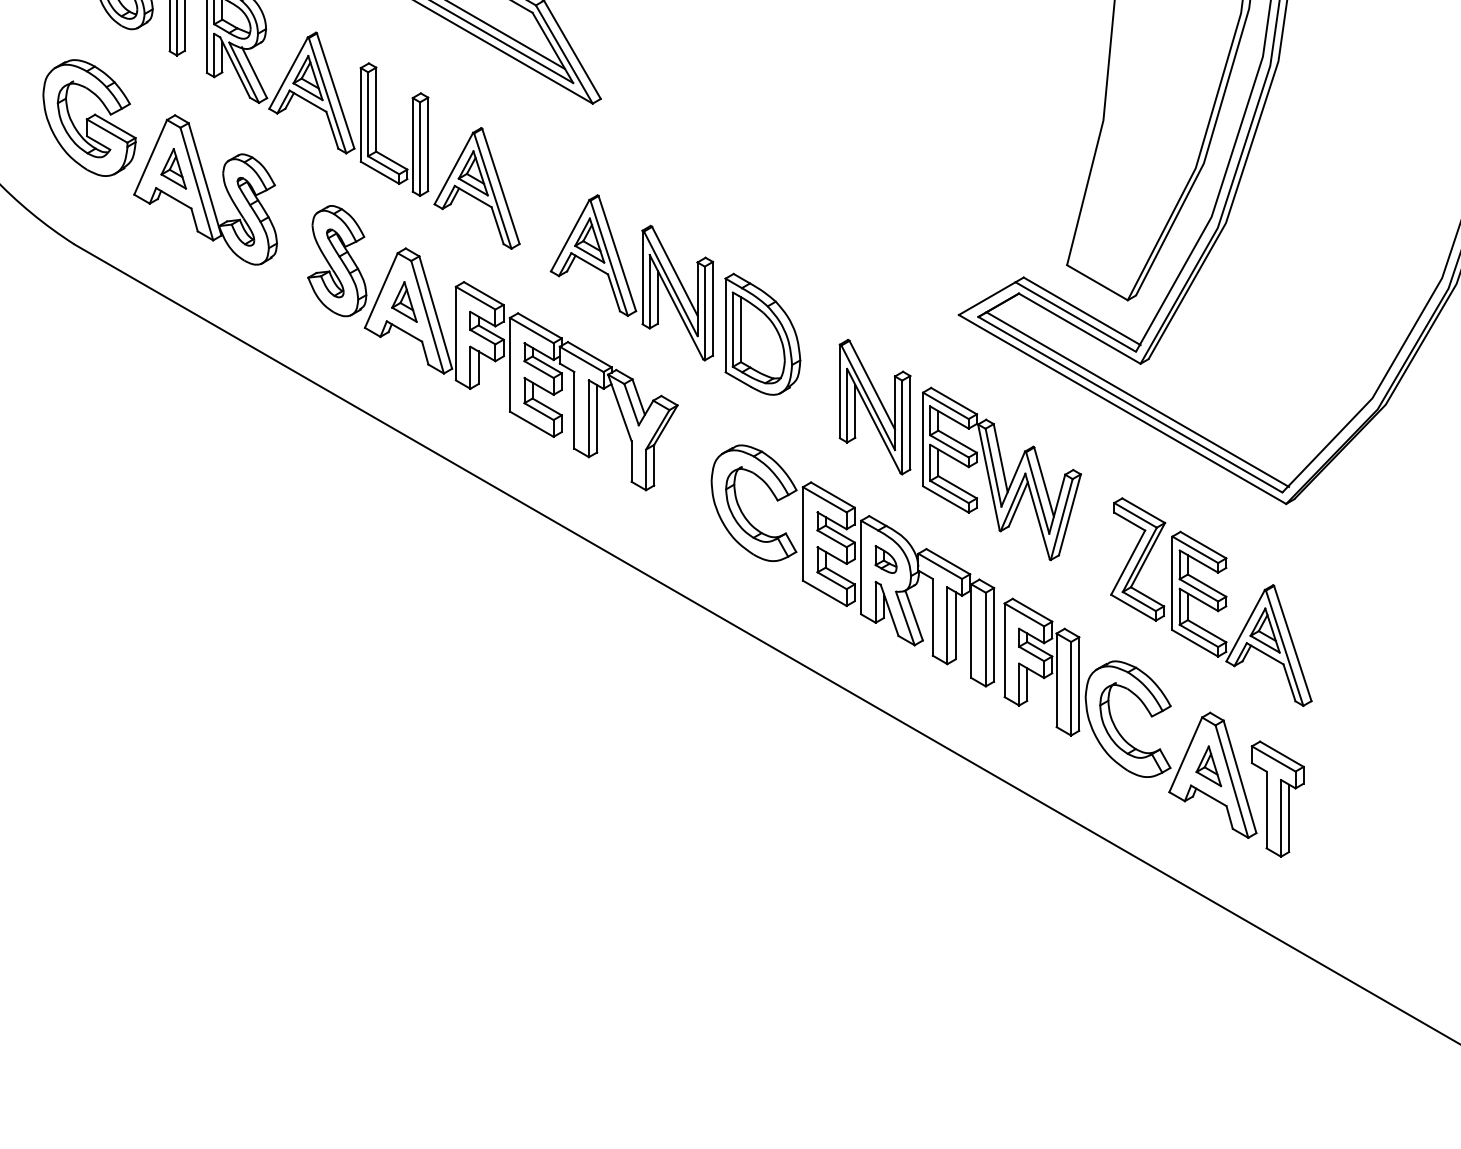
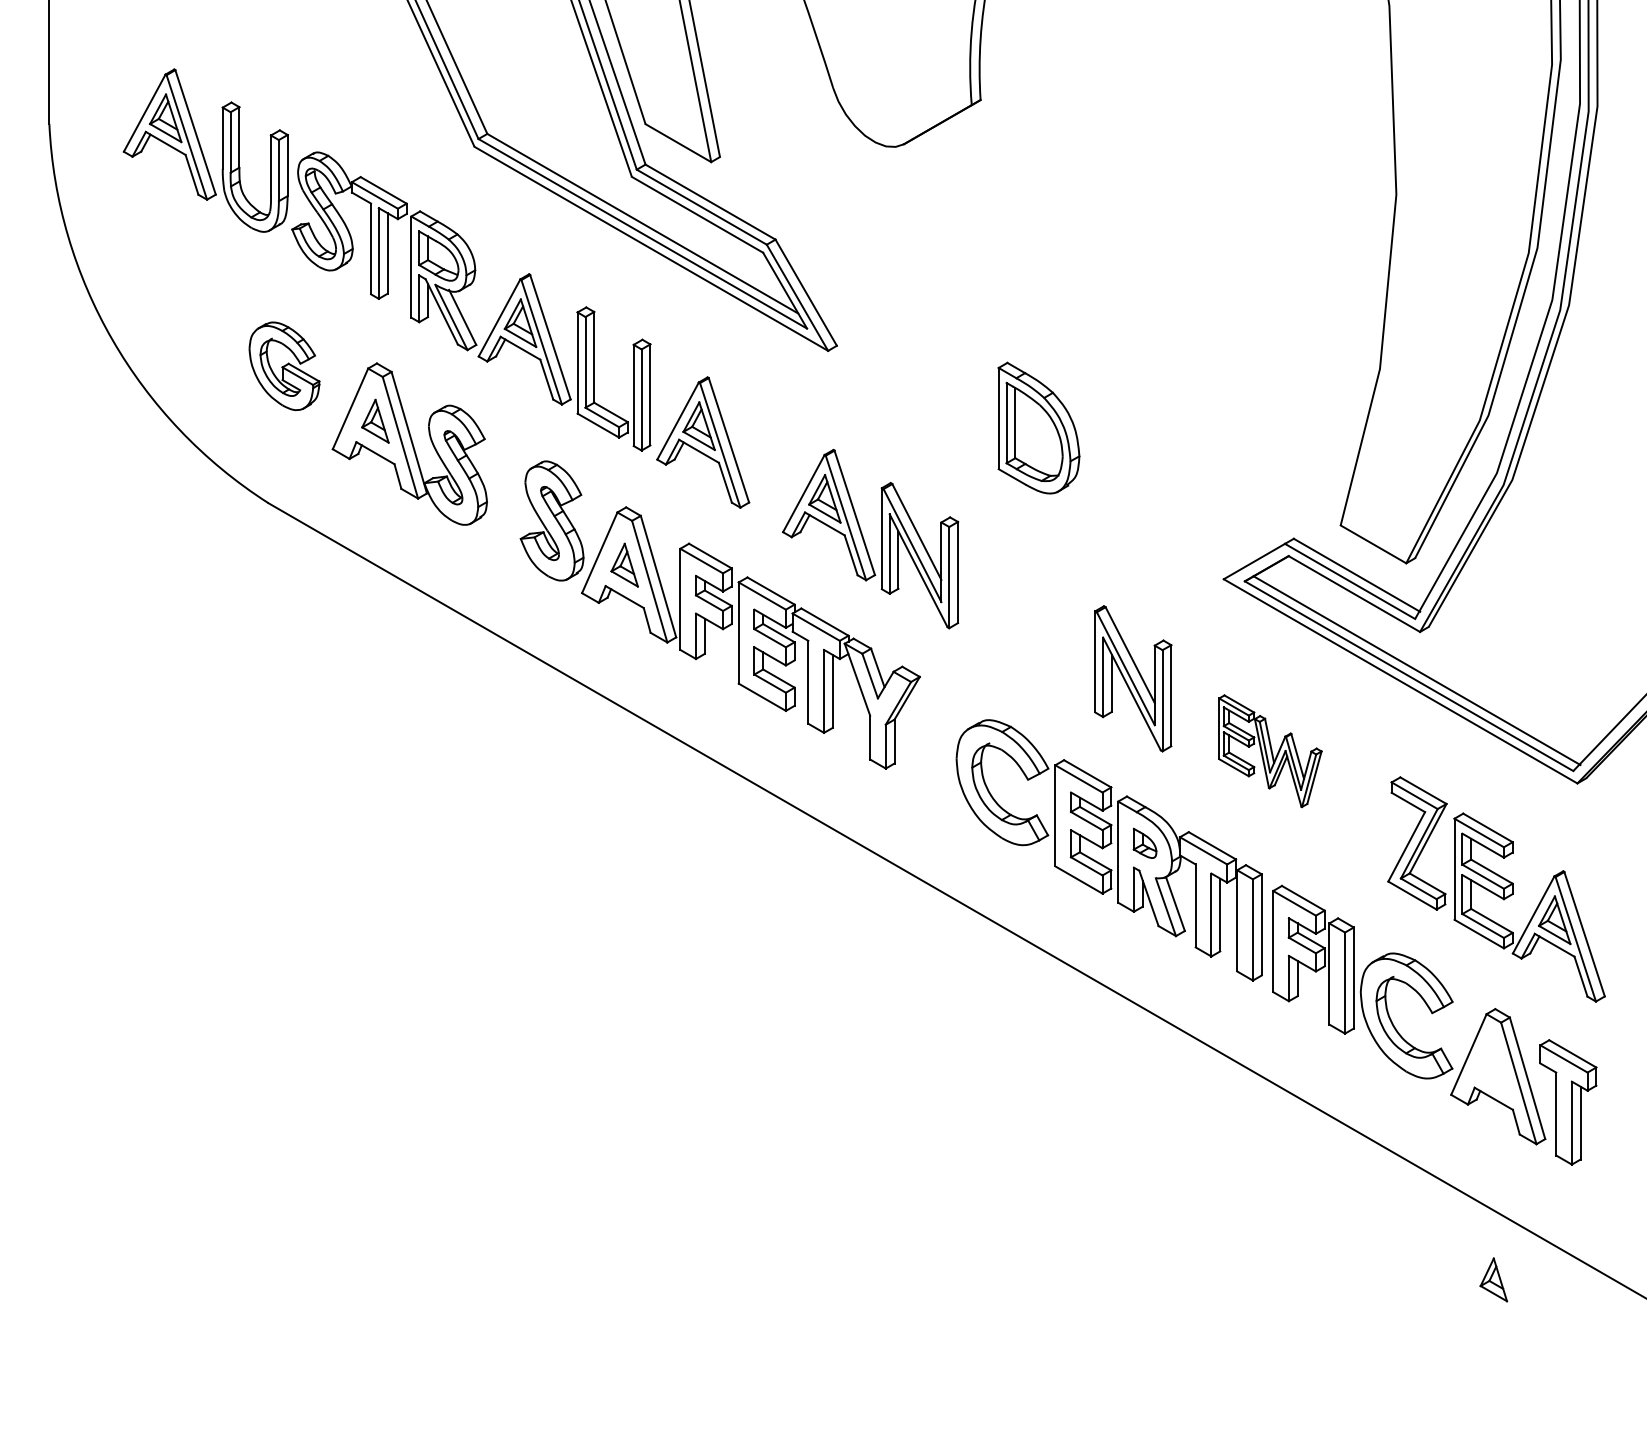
part: (89, 117) -> (284, 365), size x0.7
part: (762, 333) -> (1038, 427), moved
part: (1002, 474) -> (1270, 751), size x0.6
part: (1208, 765) -> (1493, 1279), moved

